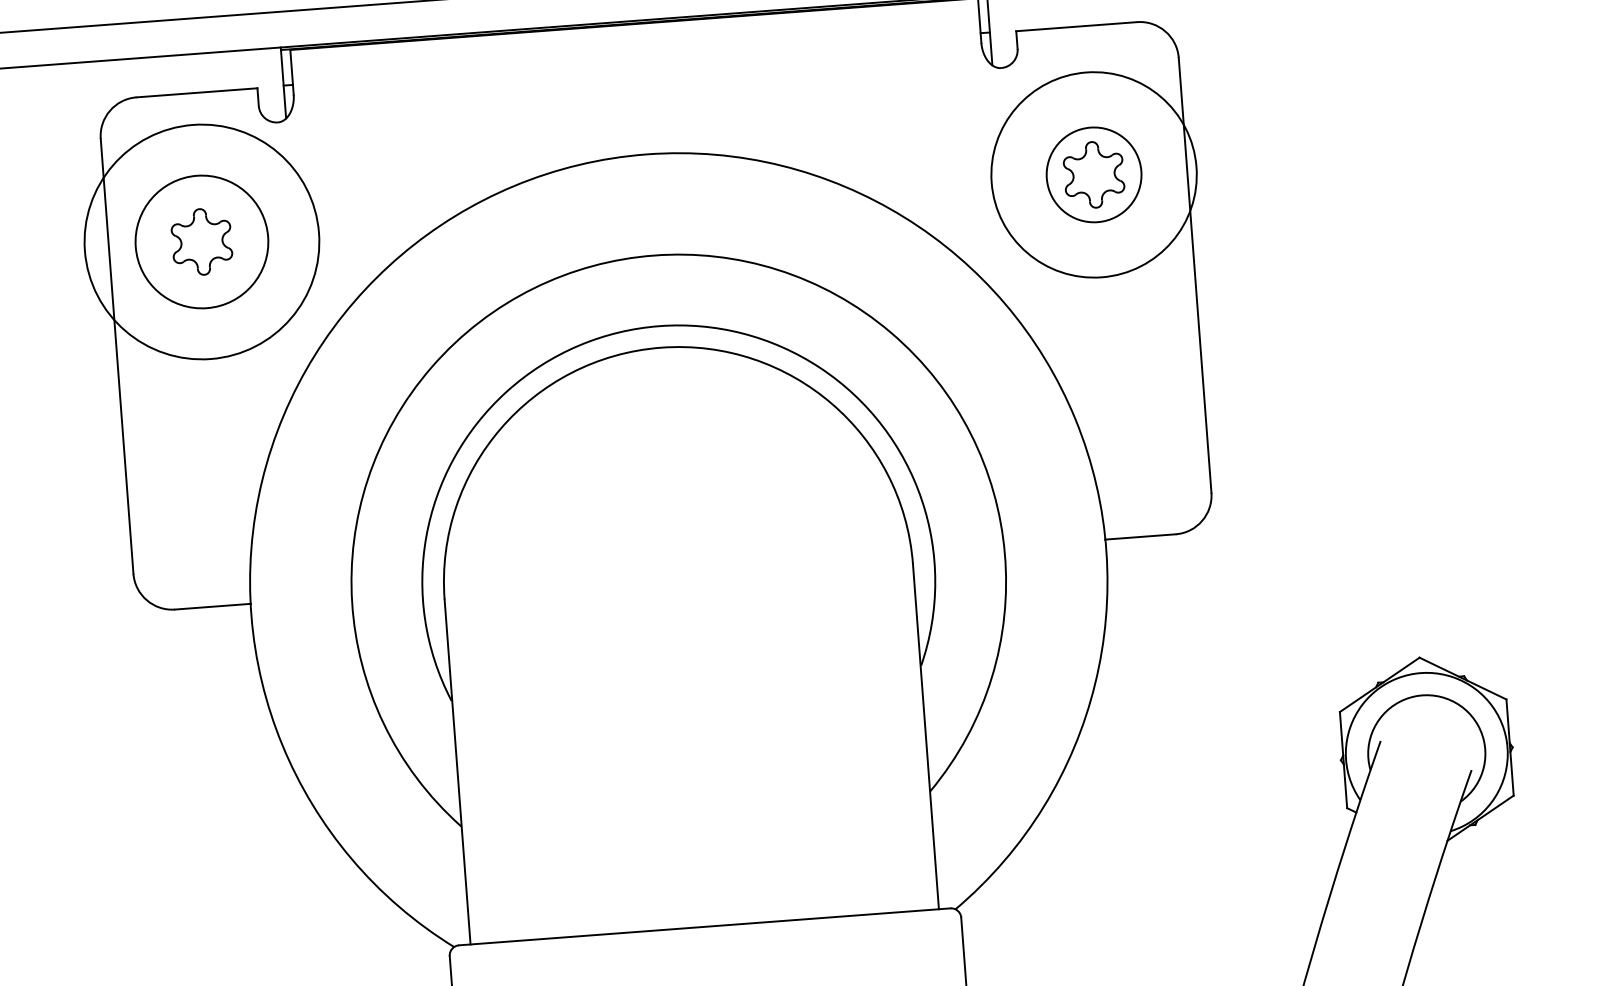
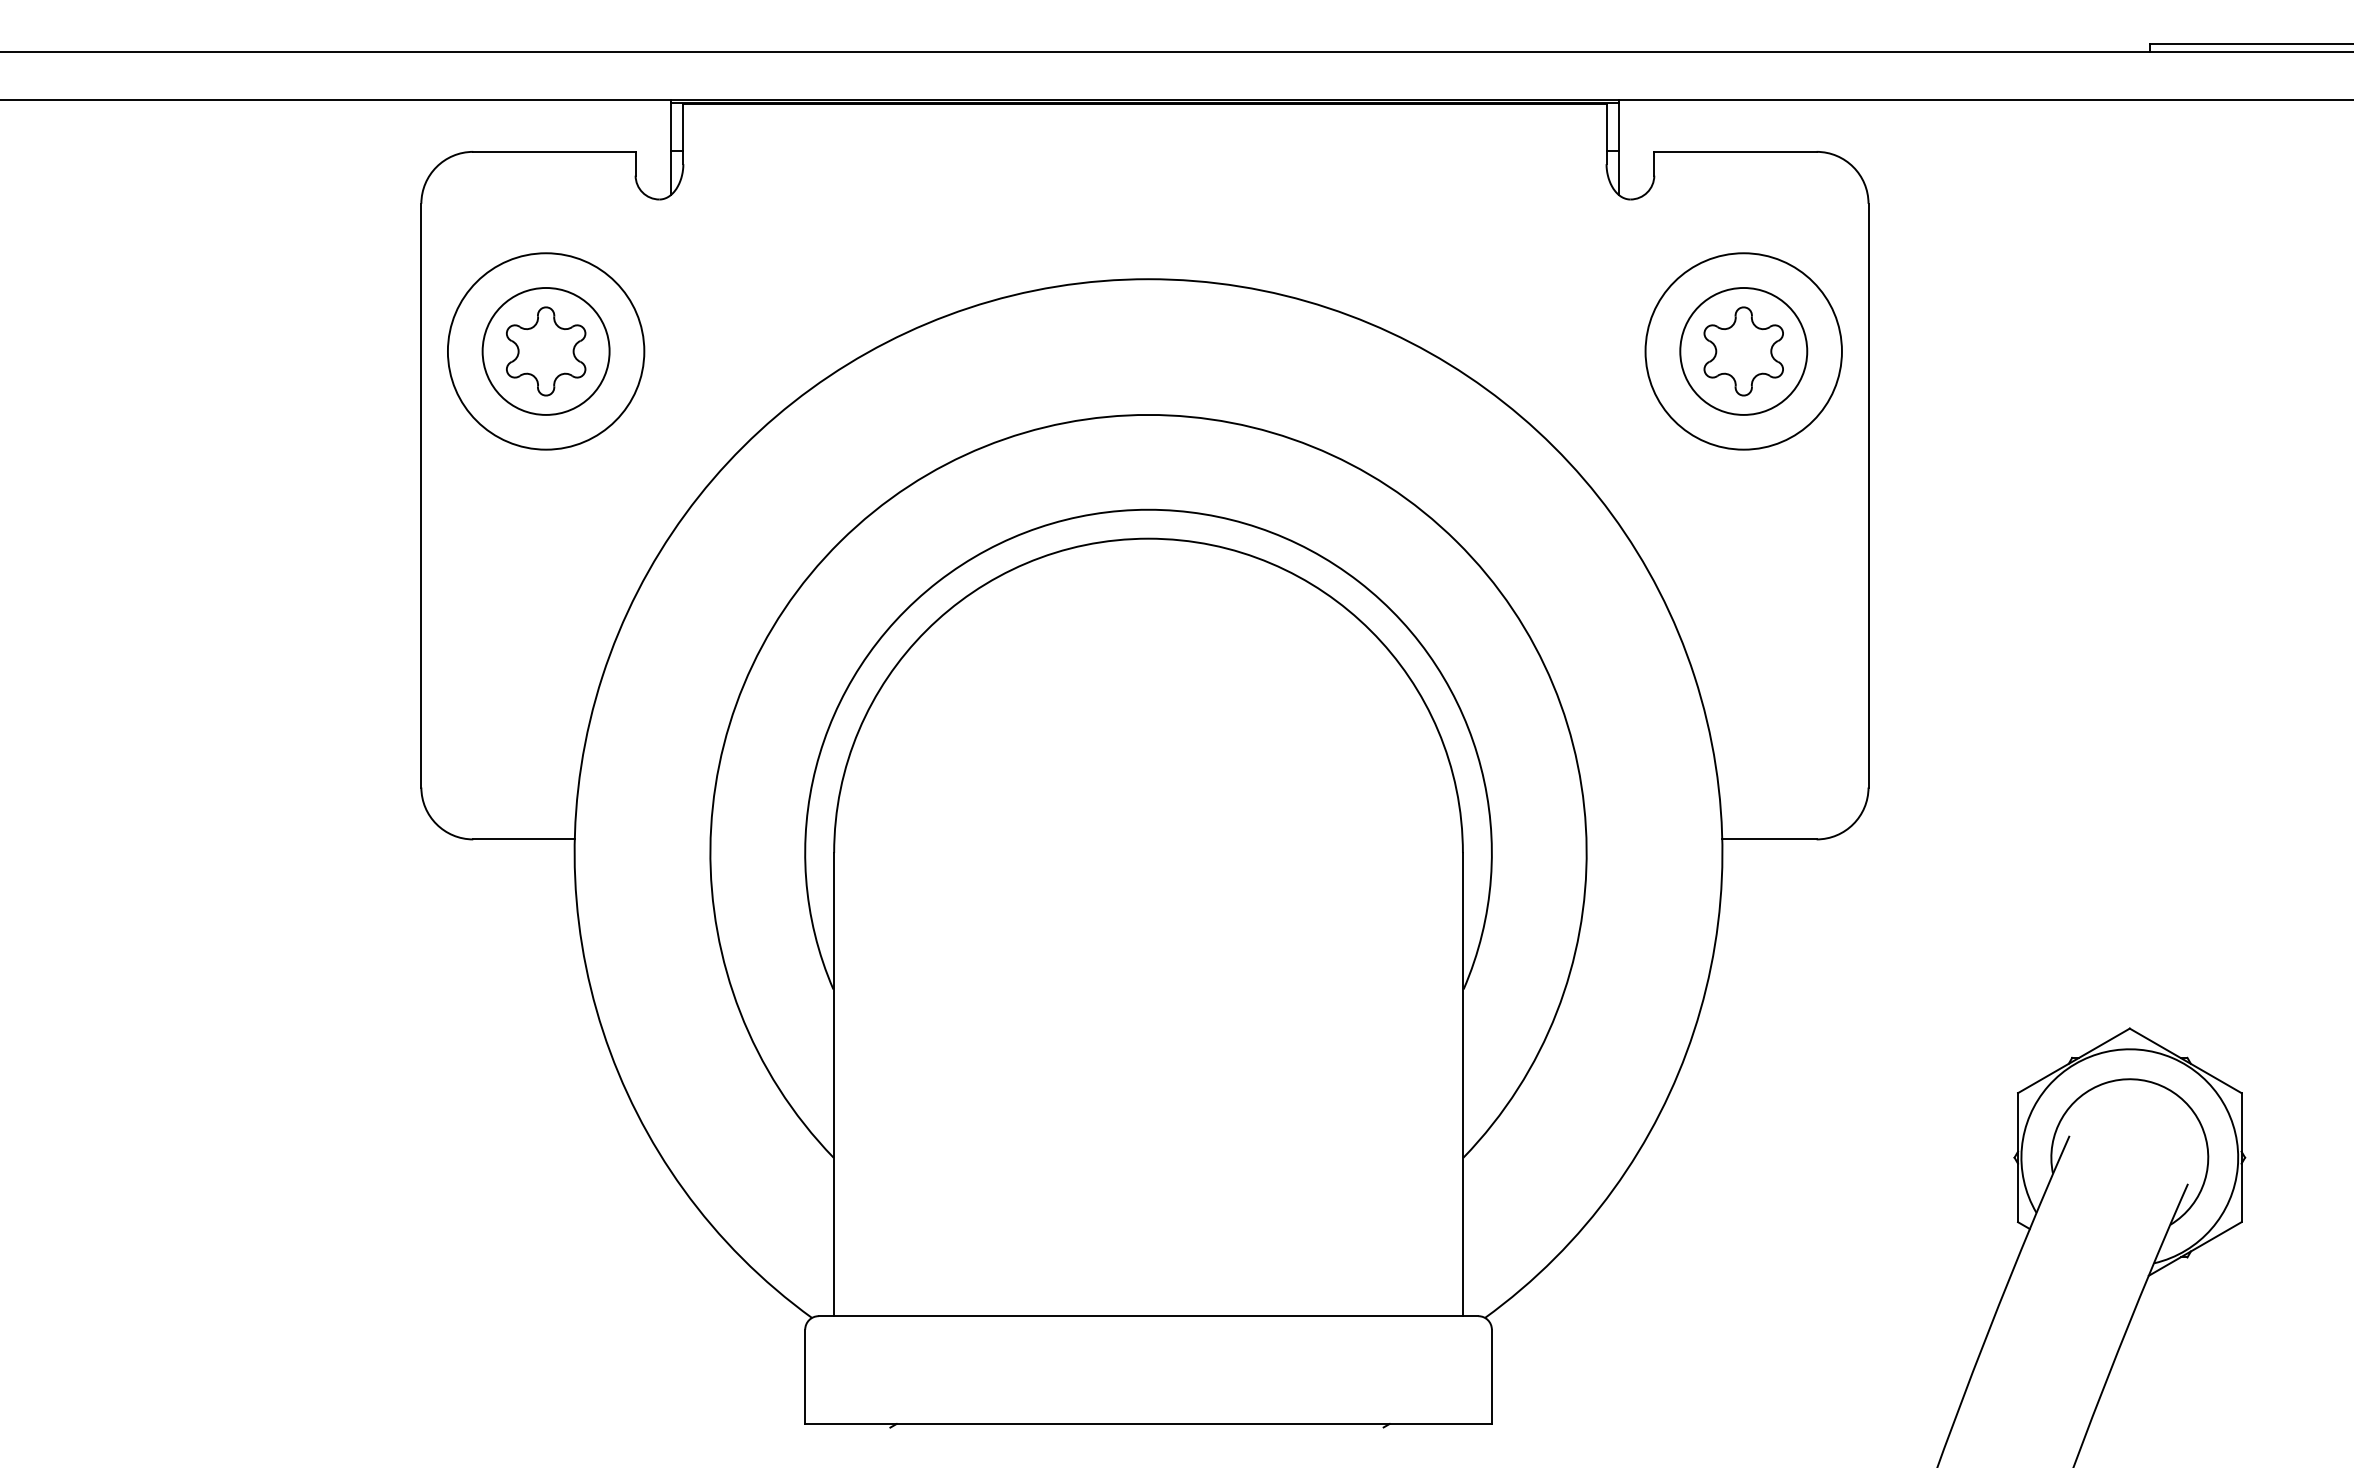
circle: (1093, 174) -> (1743, 351), size x0.71
circle: (201, 242) -> (545, 351), size x0.62
circle: (201, 242) -> (545, 351), size x0.71

